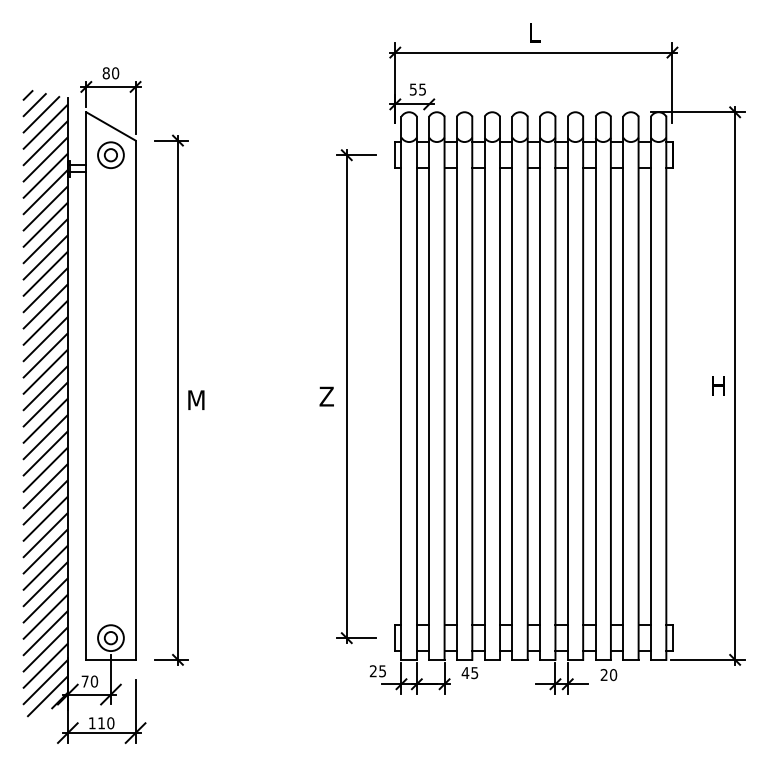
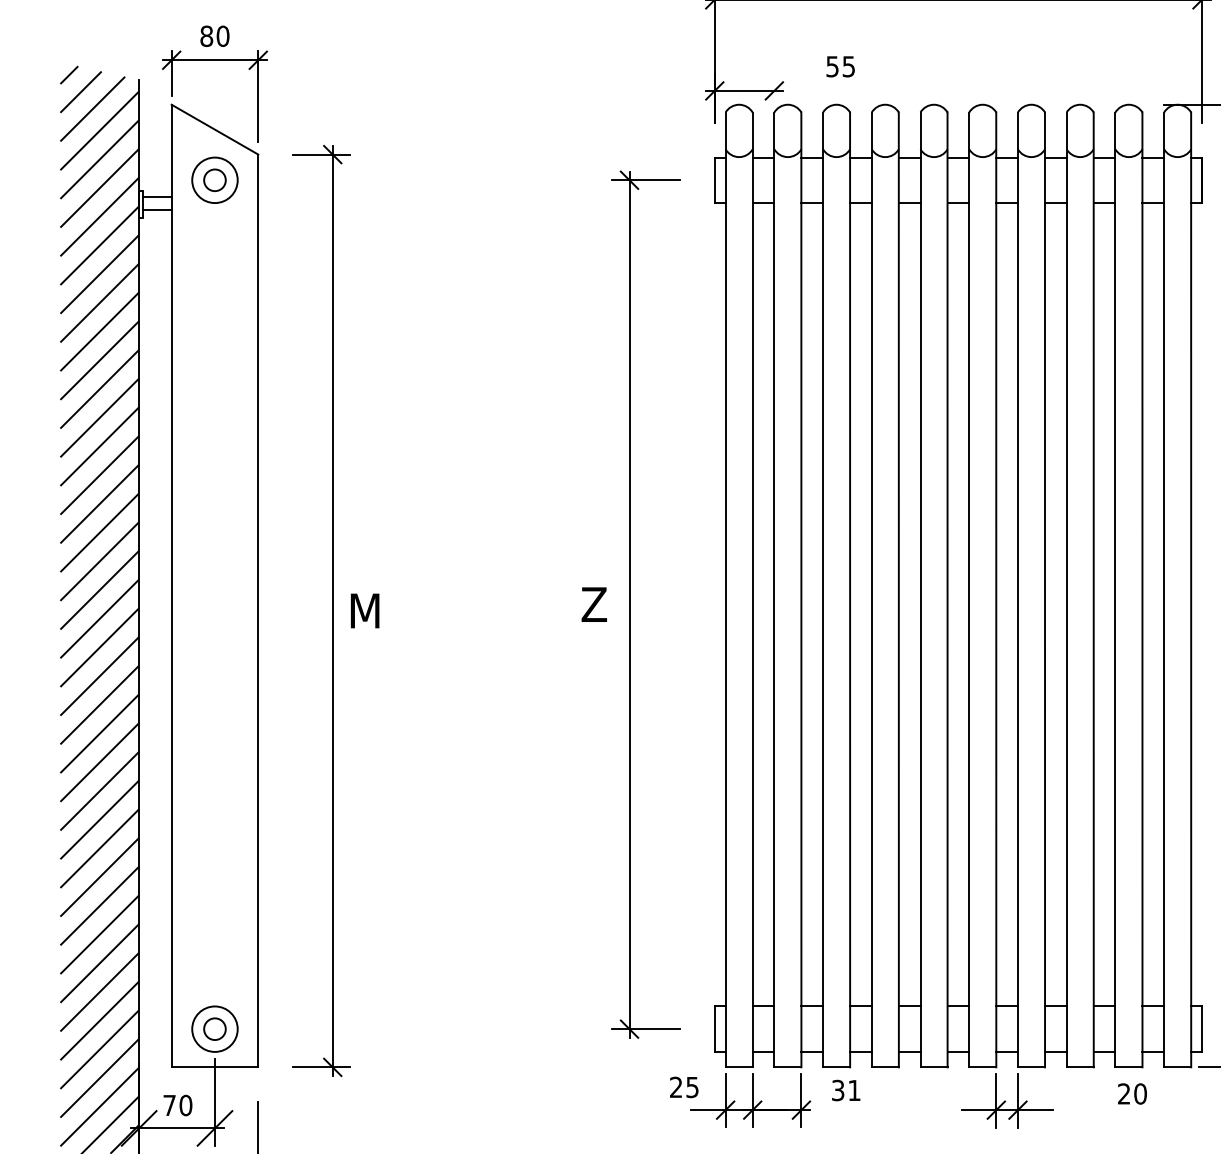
text: (417, 89) -> (839, 66), moved
text: (469, 673) -> (845, 1091), 45 -> 31
text: (608, 675) -> (1131, 1094), moved

